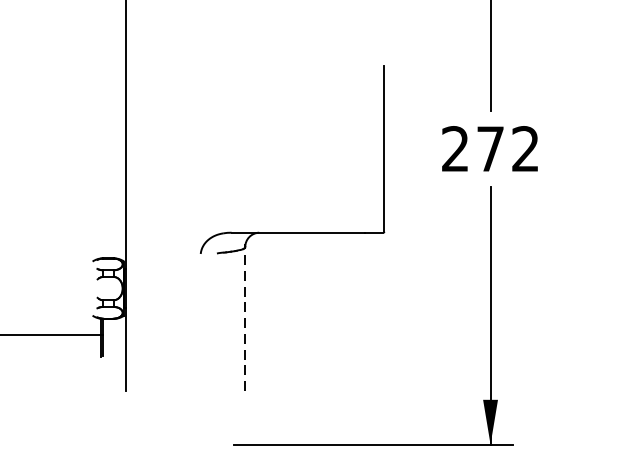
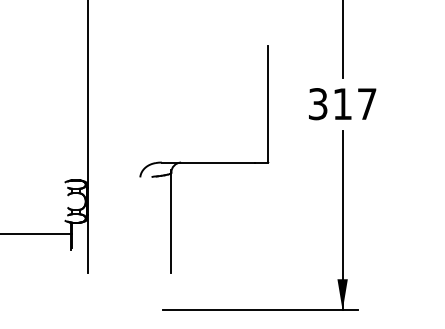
text: (490, 149) -> (342, 104), 272 -> 317
line: (245, 317) -> (171, 221), dashed -> solid

